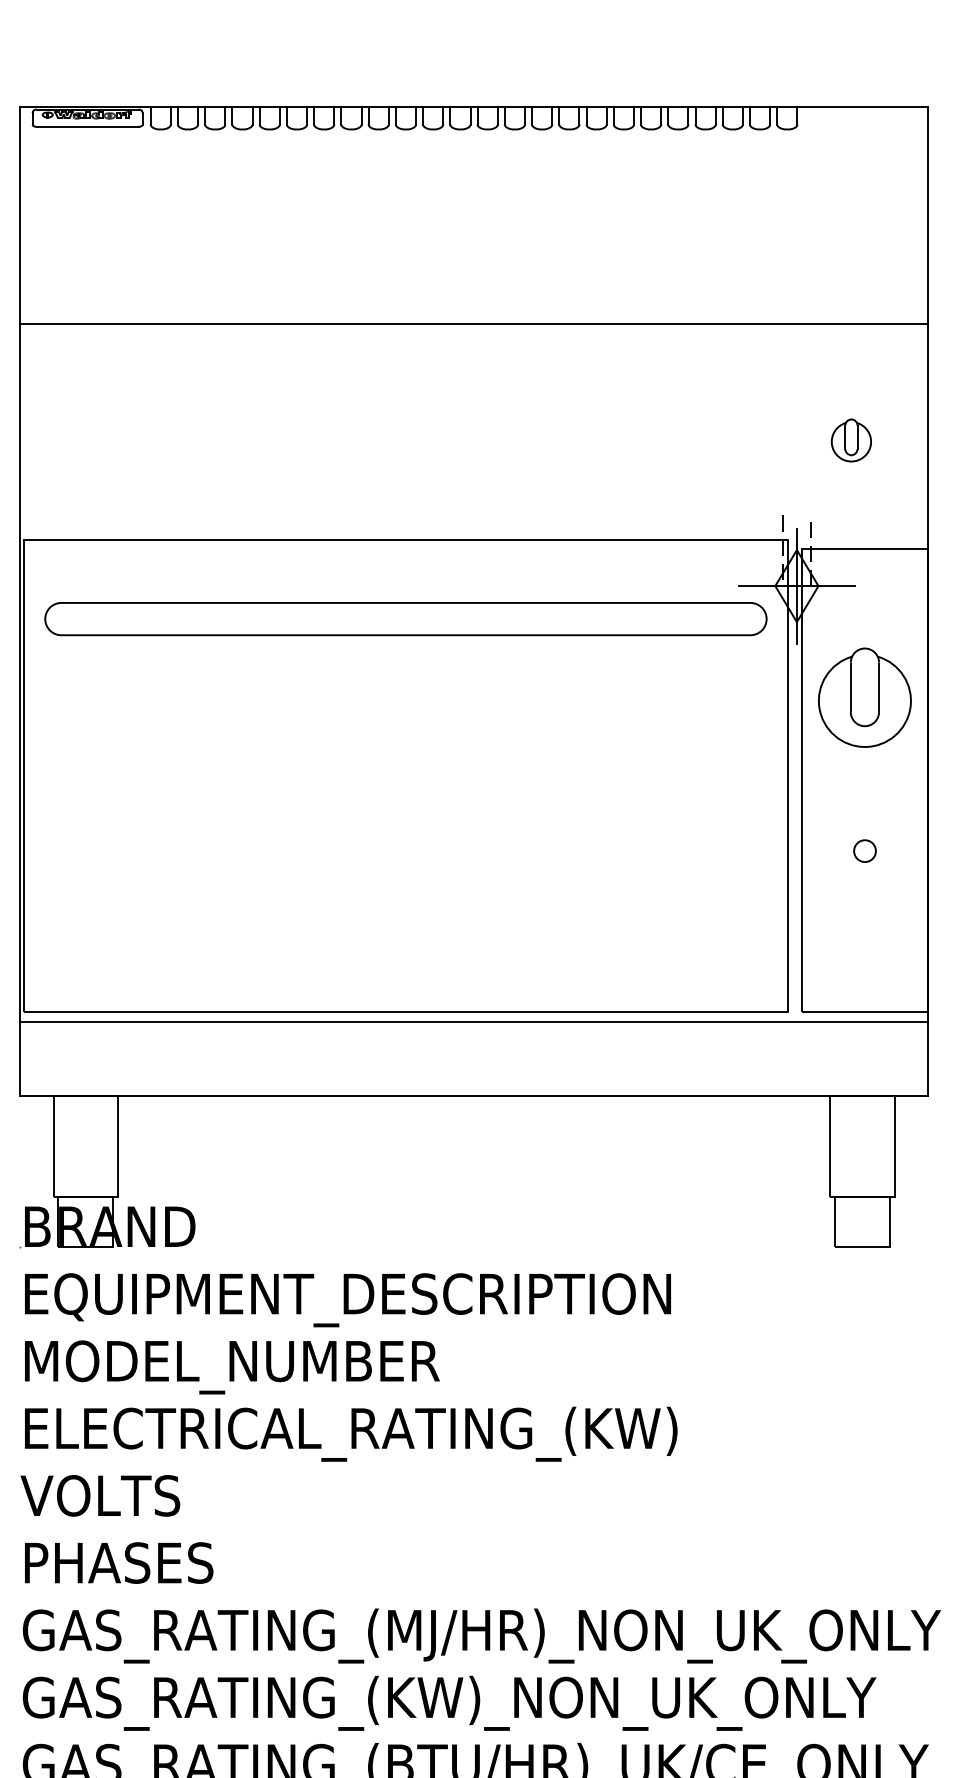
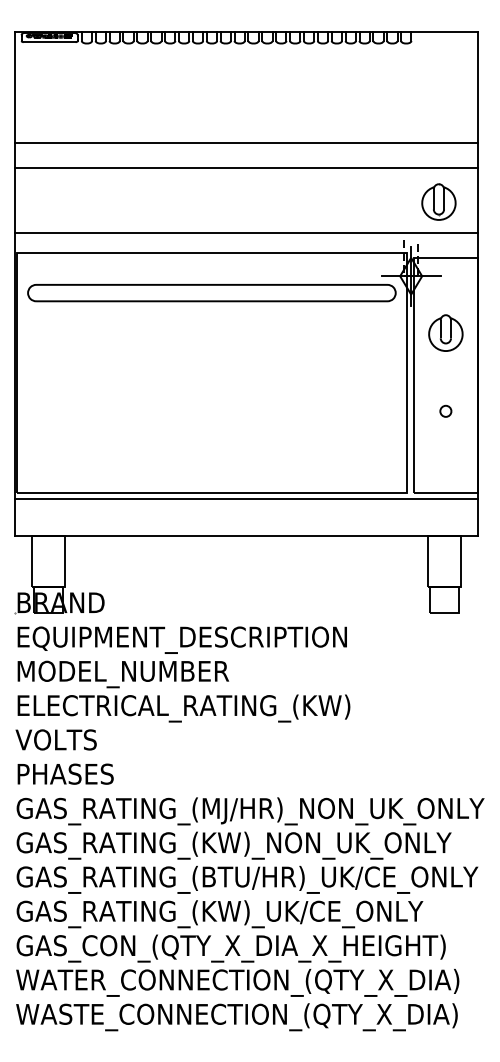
line: (473, 372) -> (246, 167), added
part: (850, 439) -> (438, 201), size x1.67
line: (473, 500) -> (246, 232), added
part: (864, 696) -> (445, 332), size x0.71

